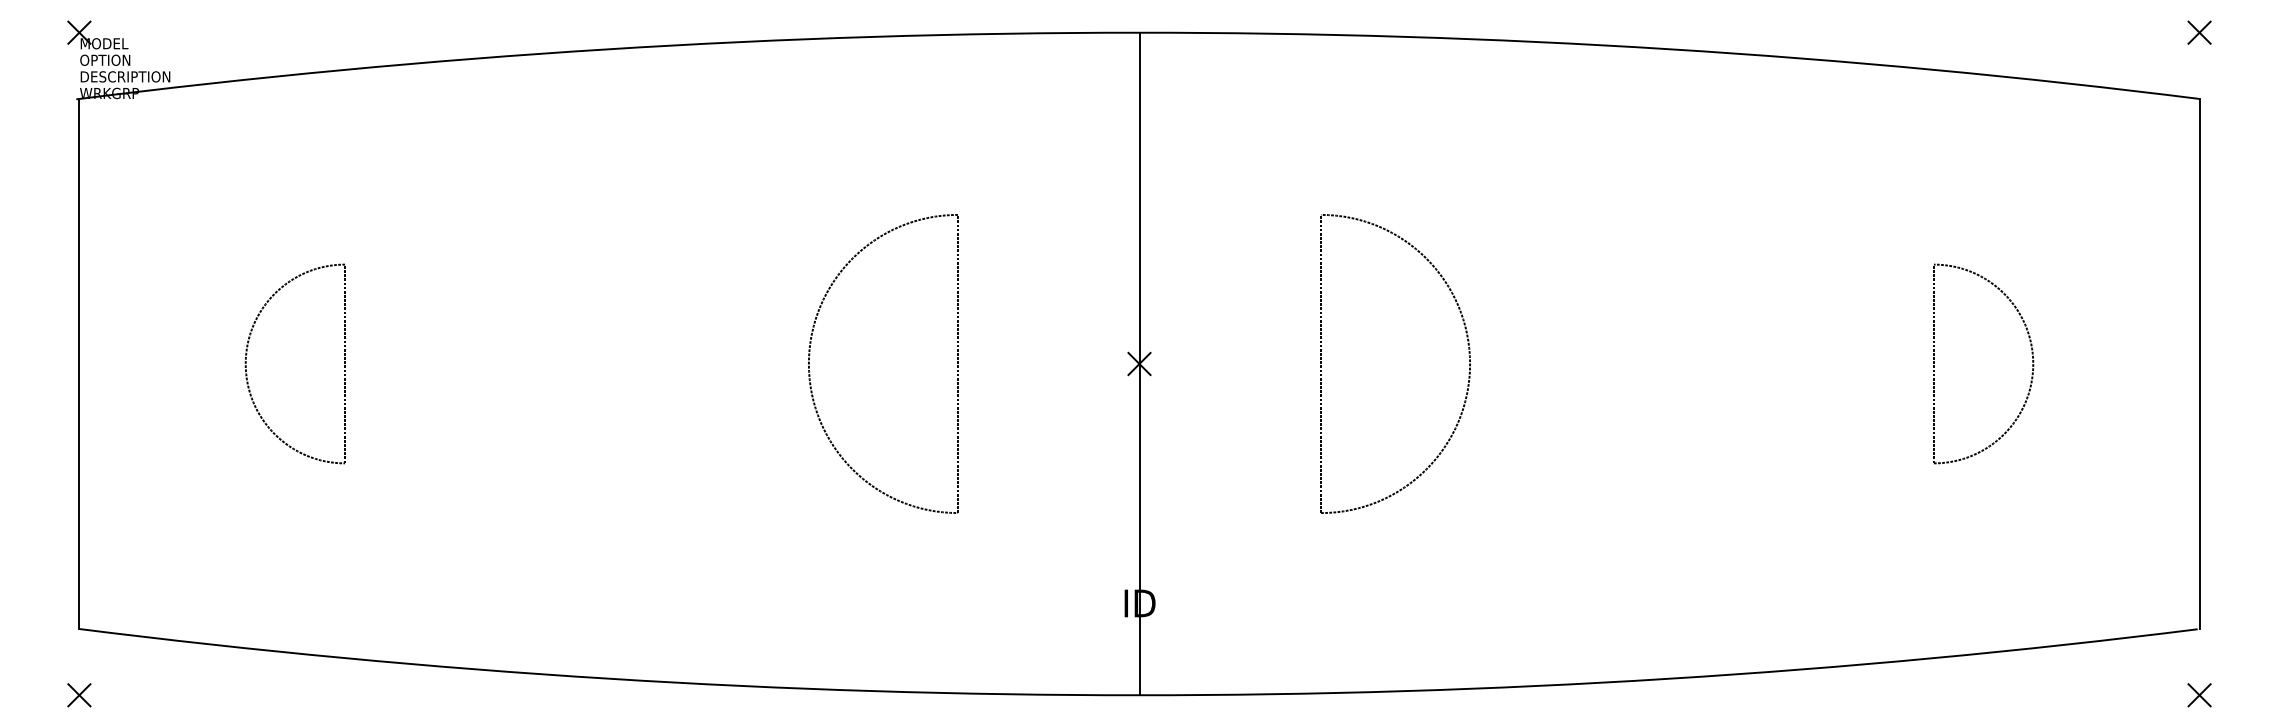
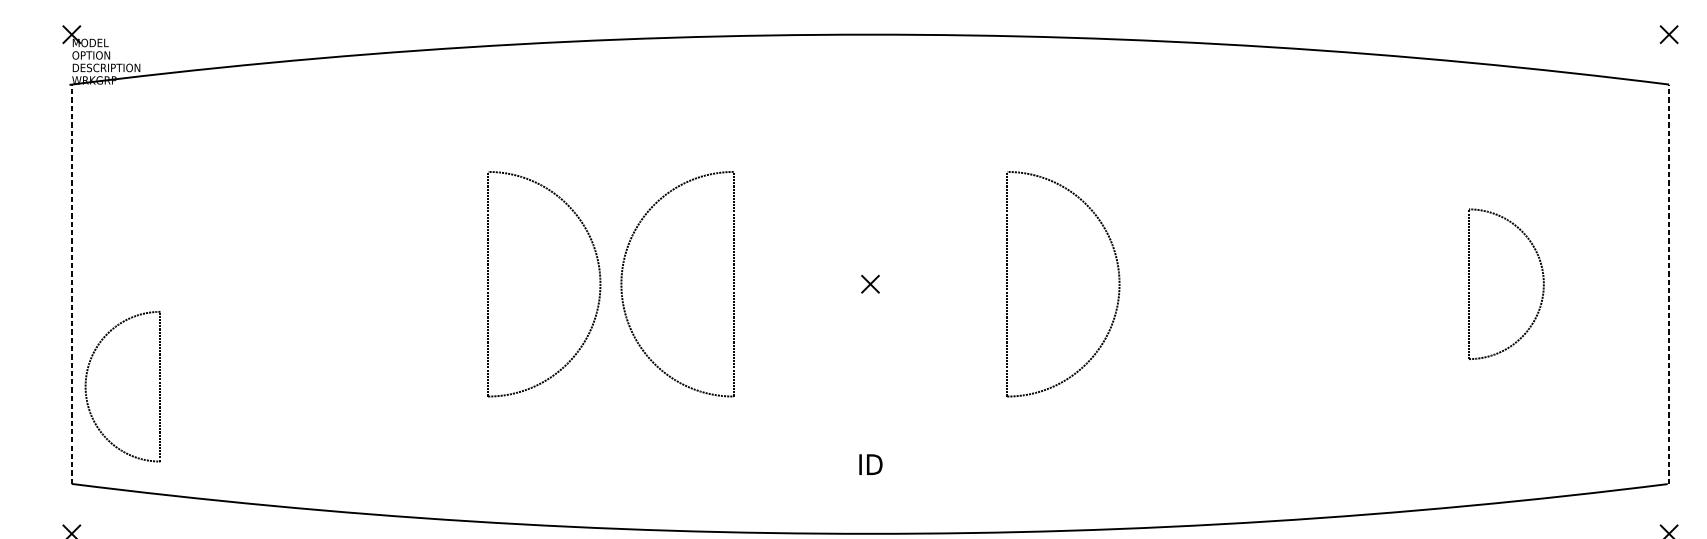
part: (779, 353) -> (599, 276), added
part: (247, 354) -> (86, 379), moved
line: (79, 363) -> (71, 283), solid -> dashed
line: (1139, 363) -> (870, 283), removed
line: (2199, 363) -> (1669, 283), solid -> dashed

